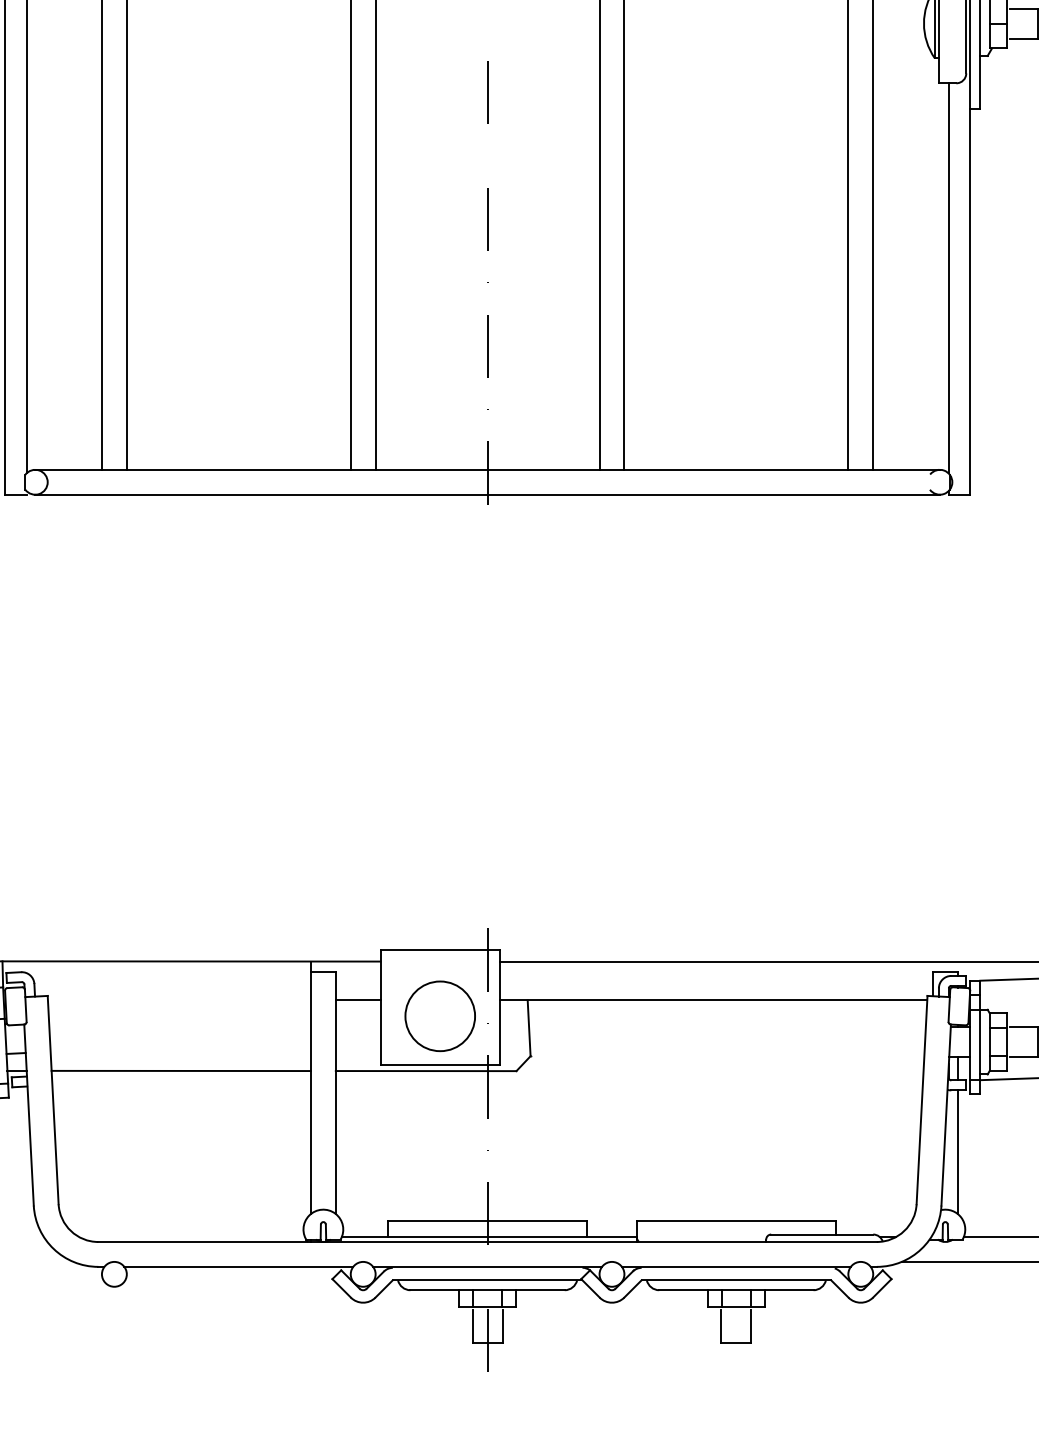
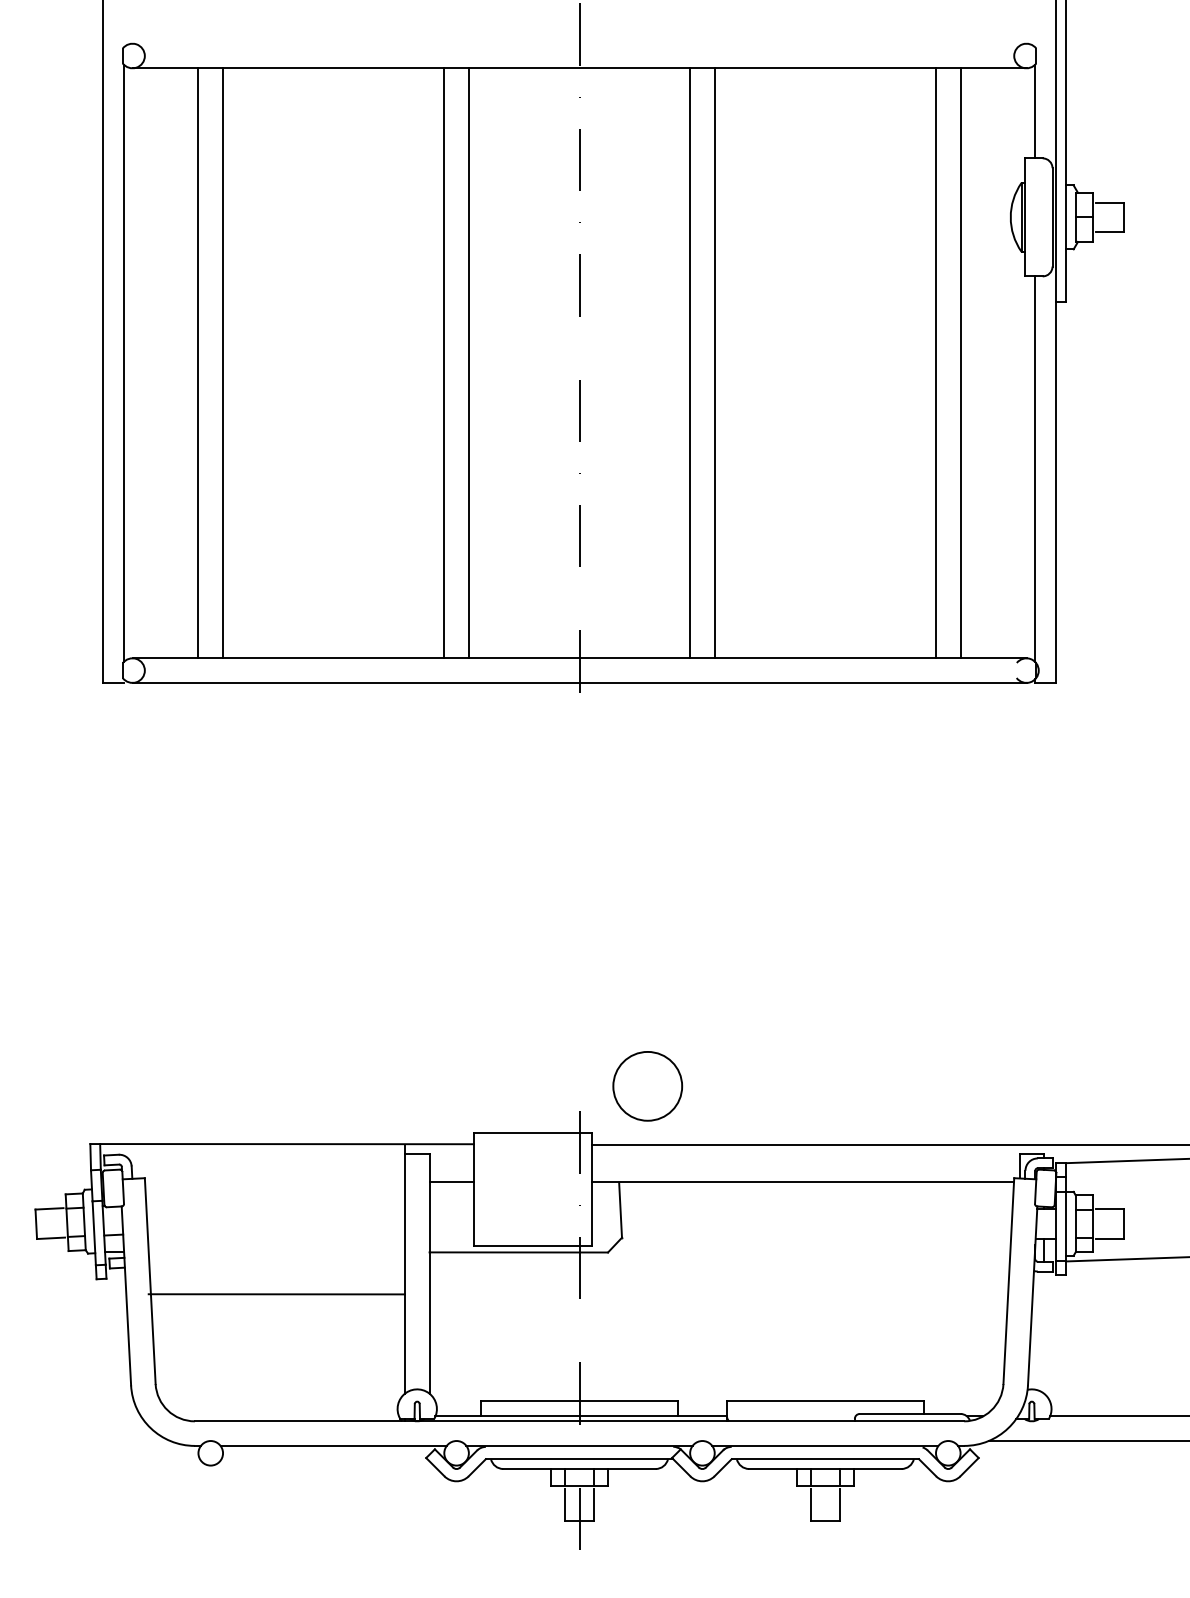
circle: (440, 1016) -> (647, 1086), moved
line: (180, 1071) -> (276, 1294), moved
line: (958, 1152) -> (1044, 1332), removed

